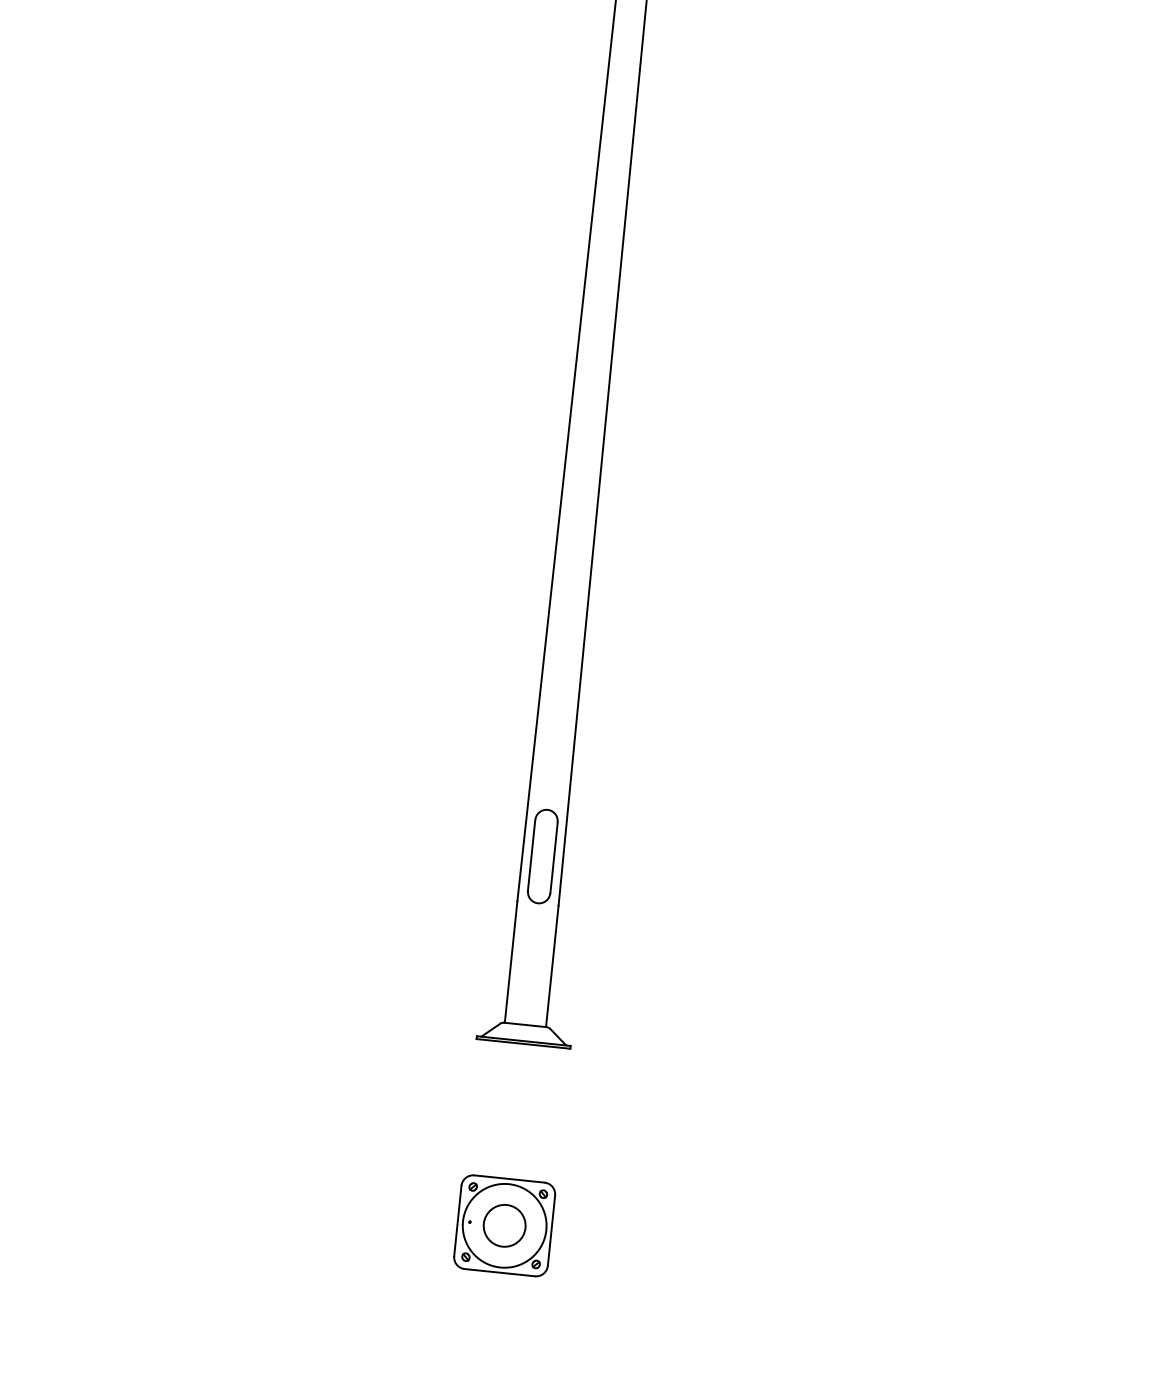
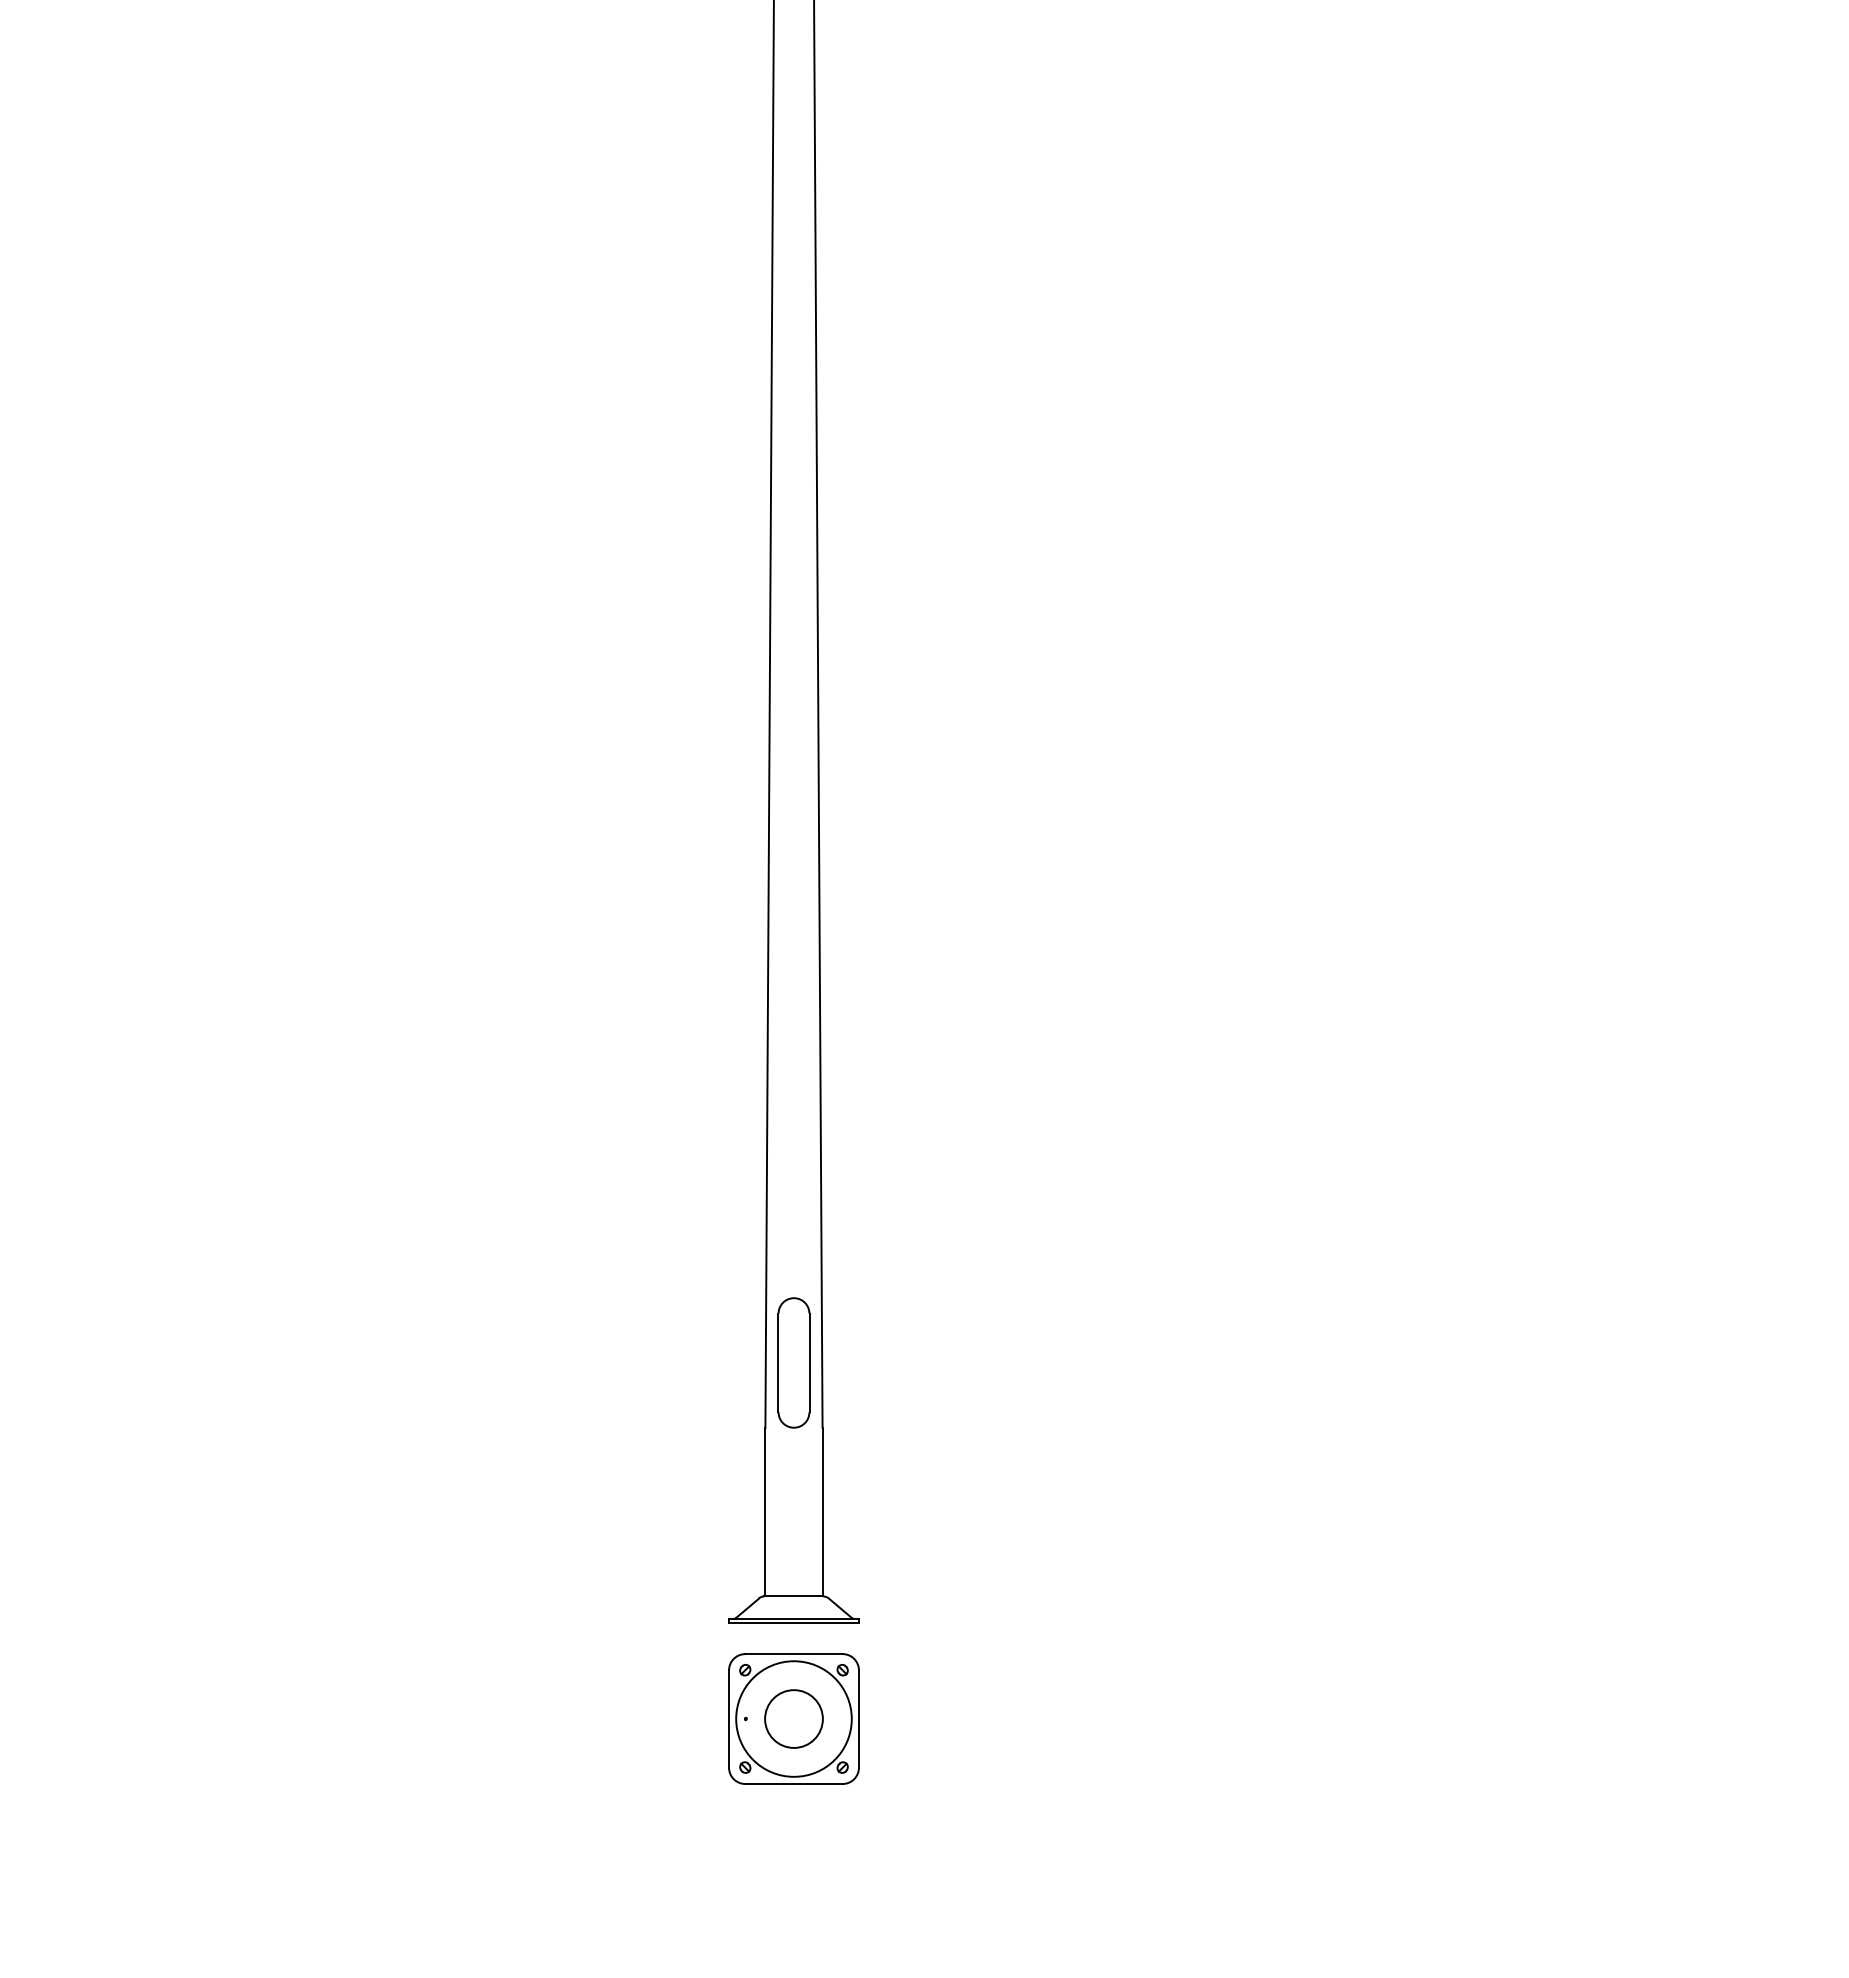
part: (504, 1225) -> (793, 1718), moved

